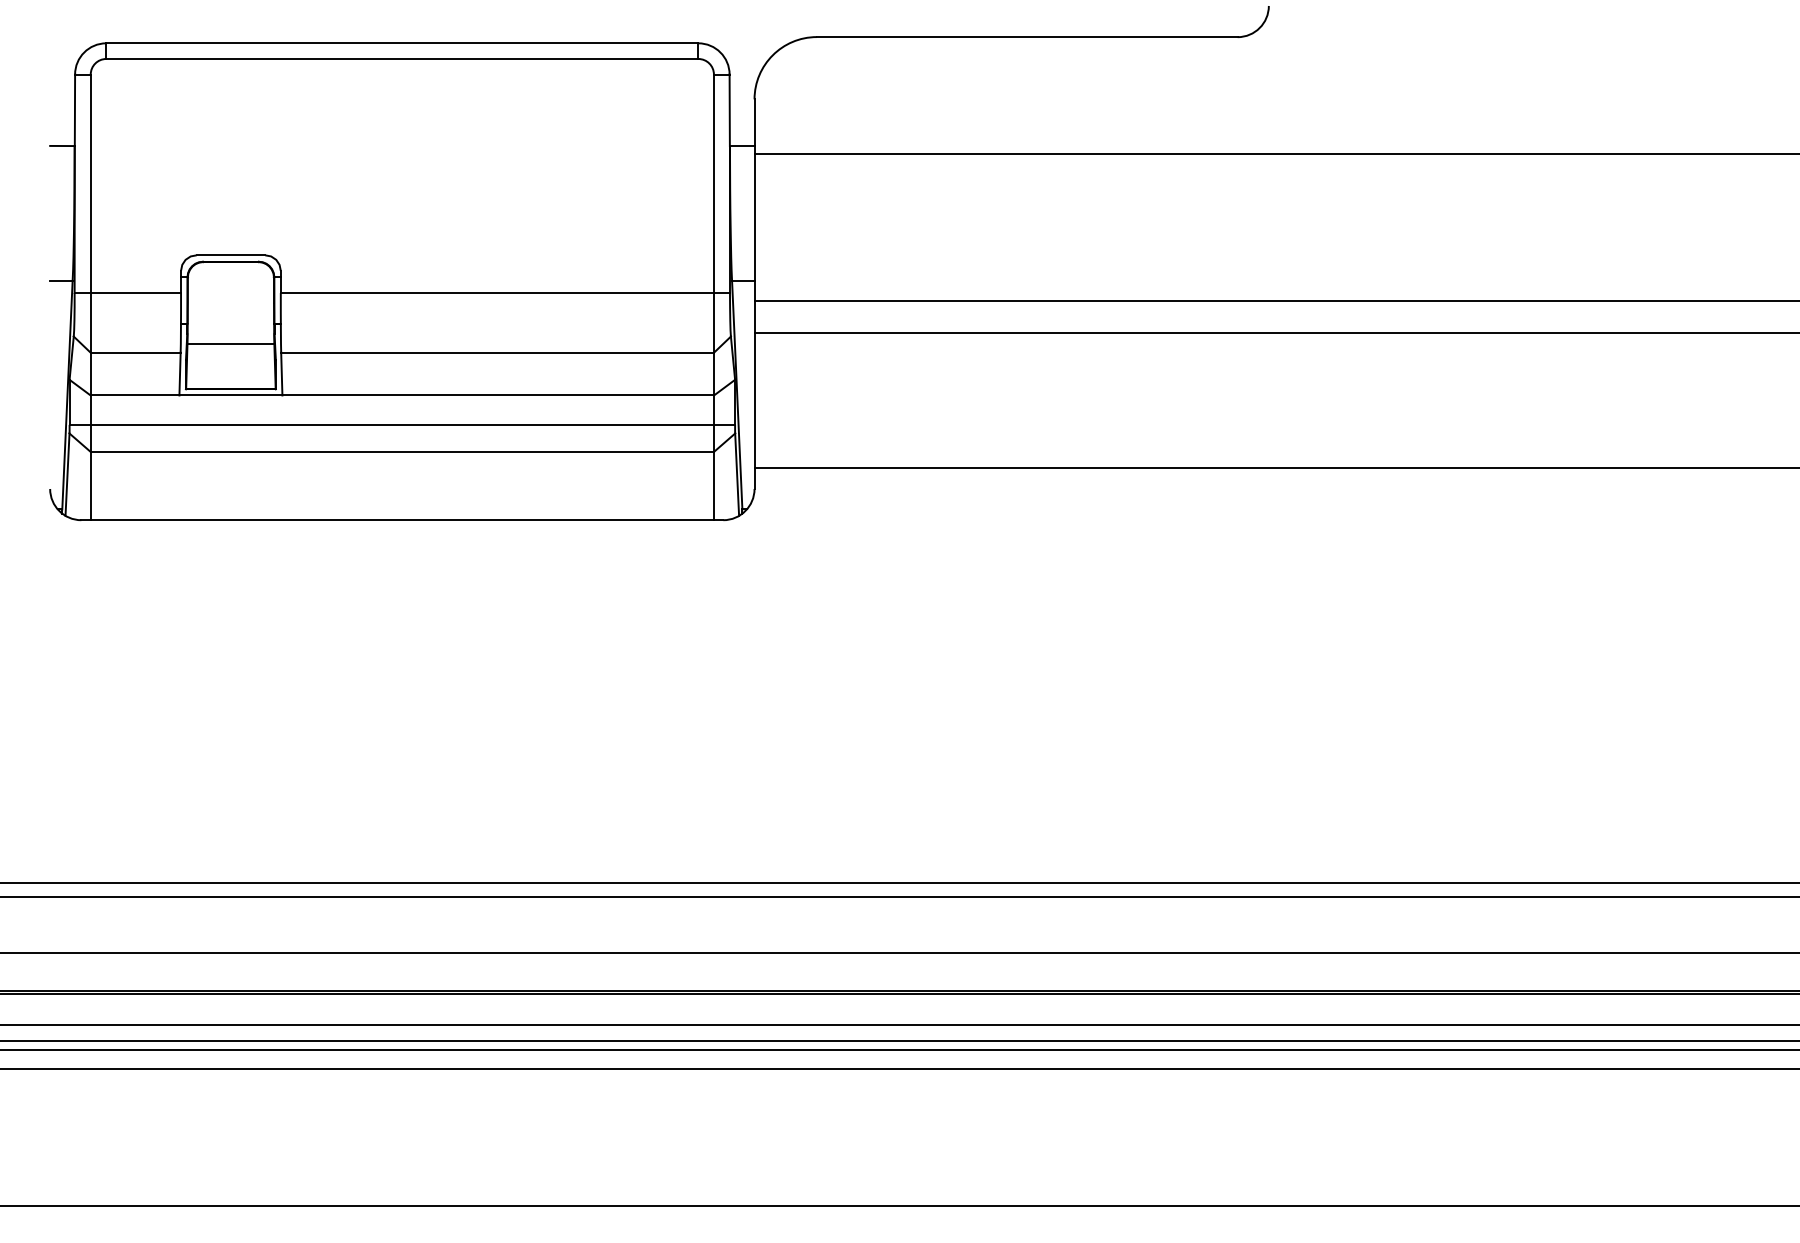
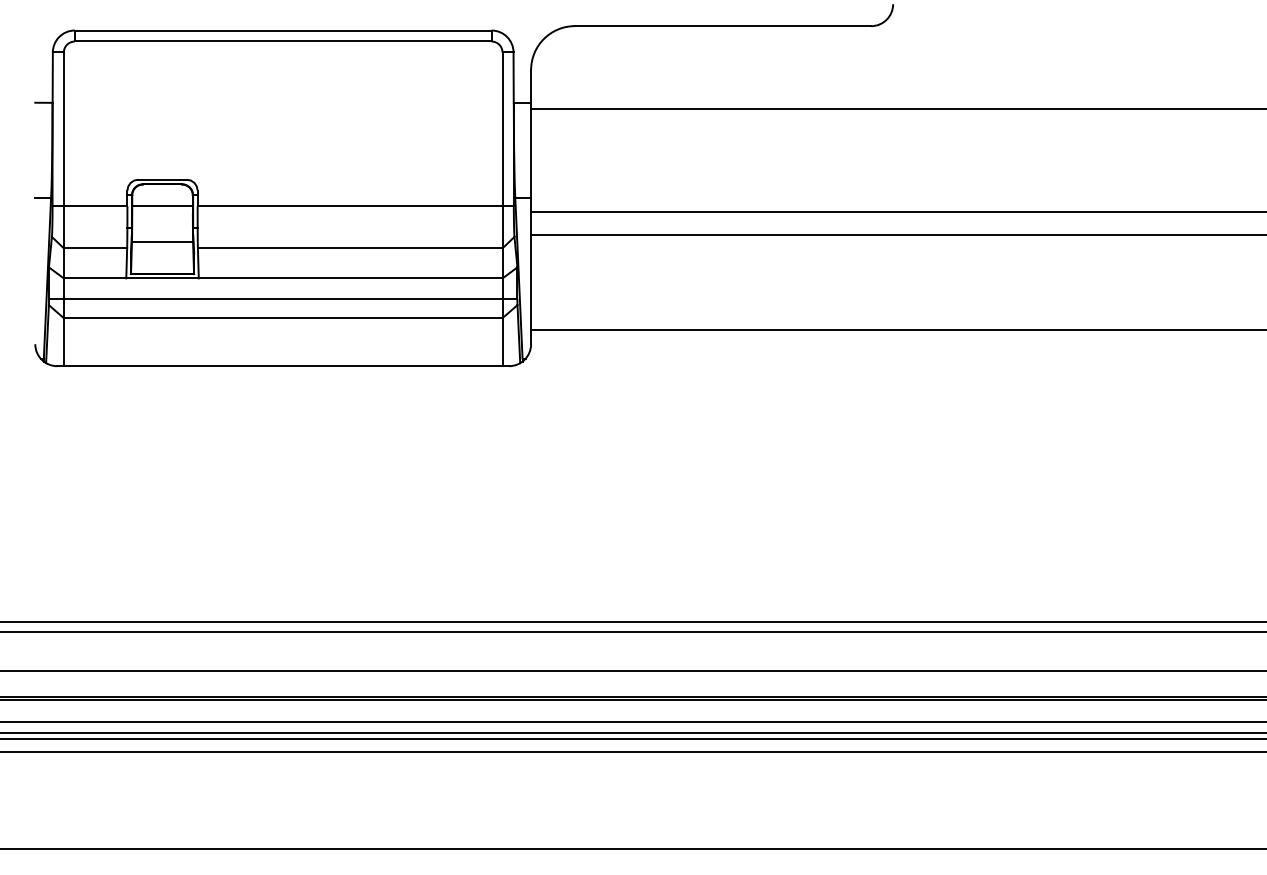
line: (230, 293) -> (162, 206), added

